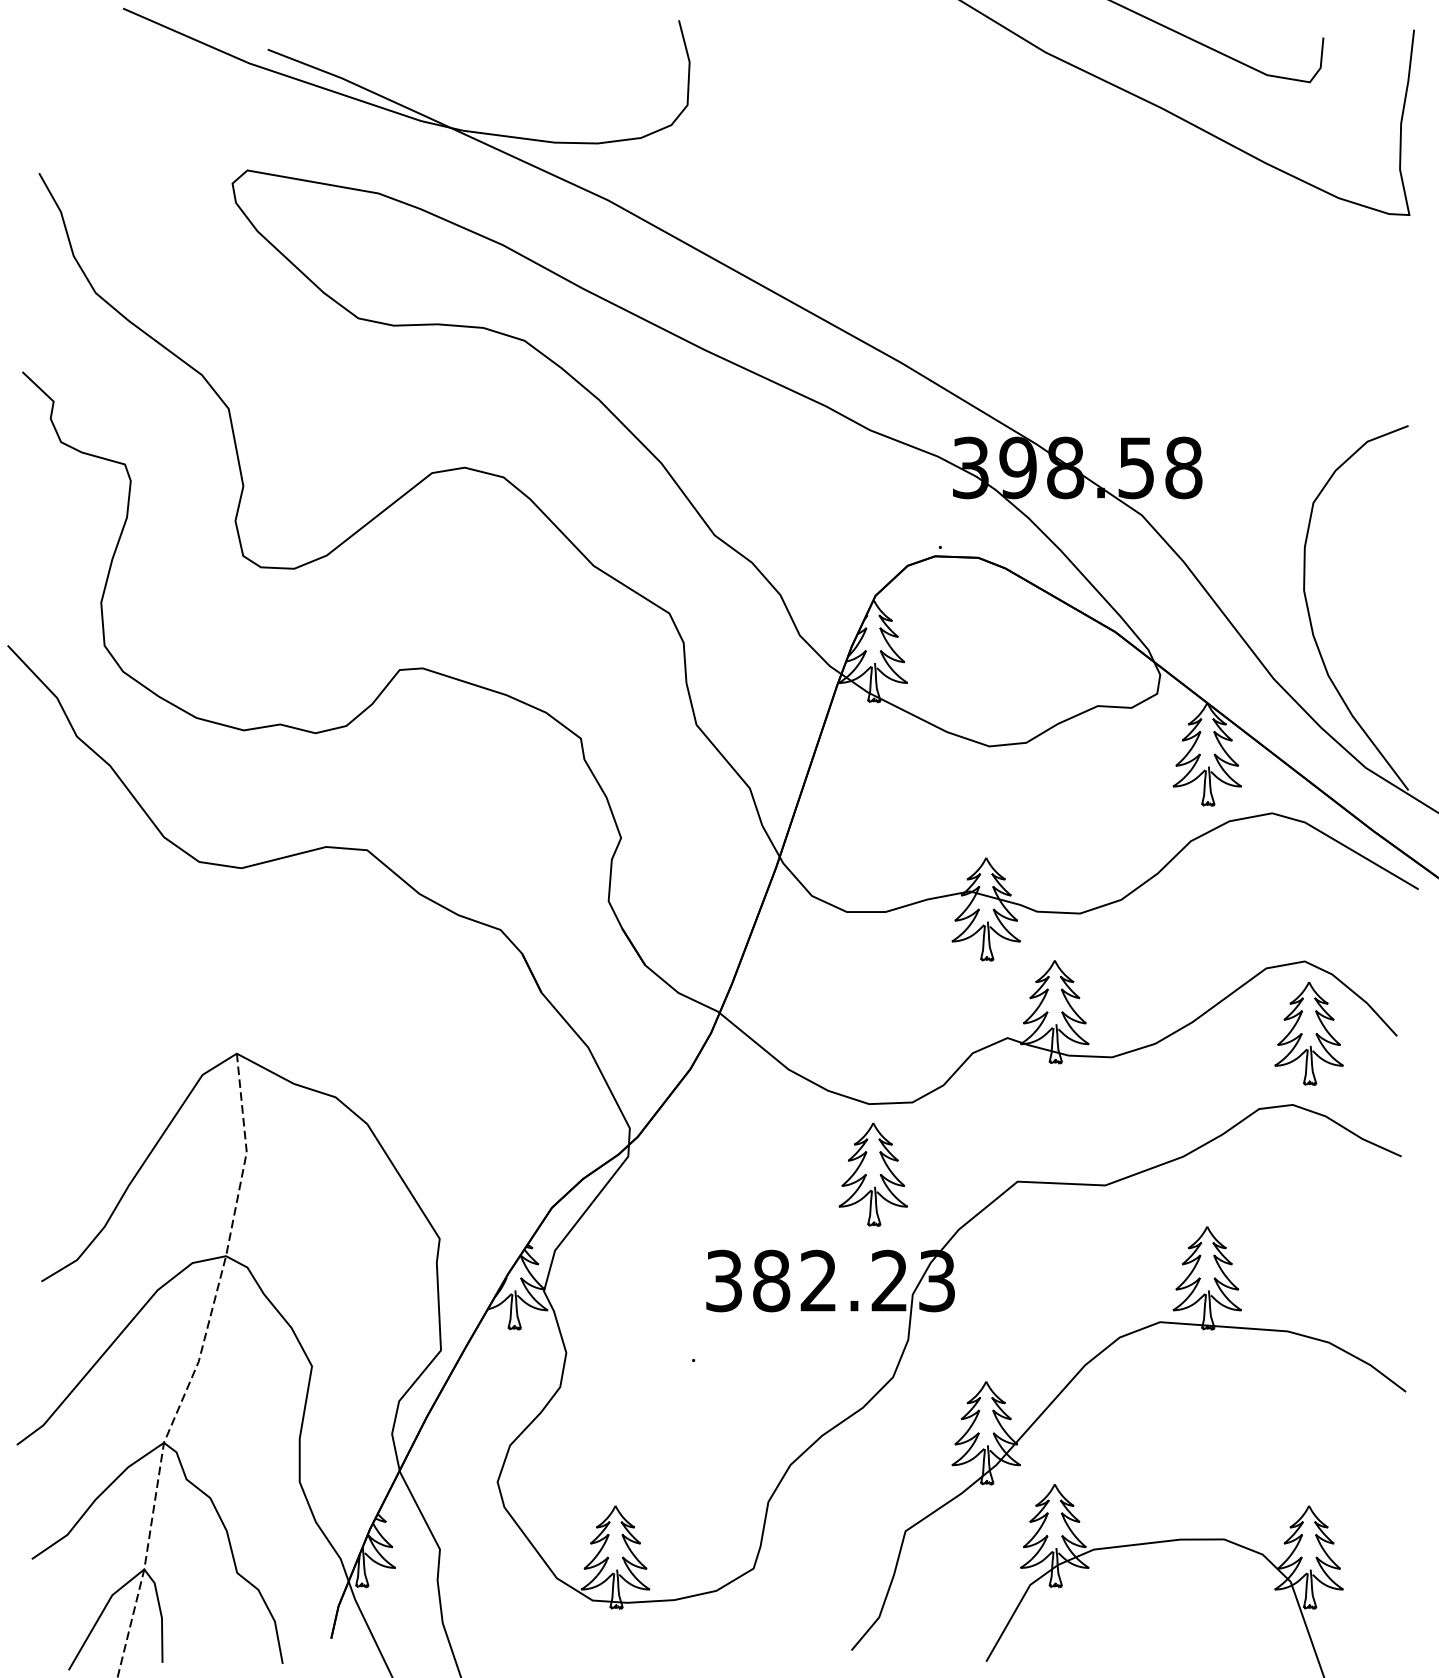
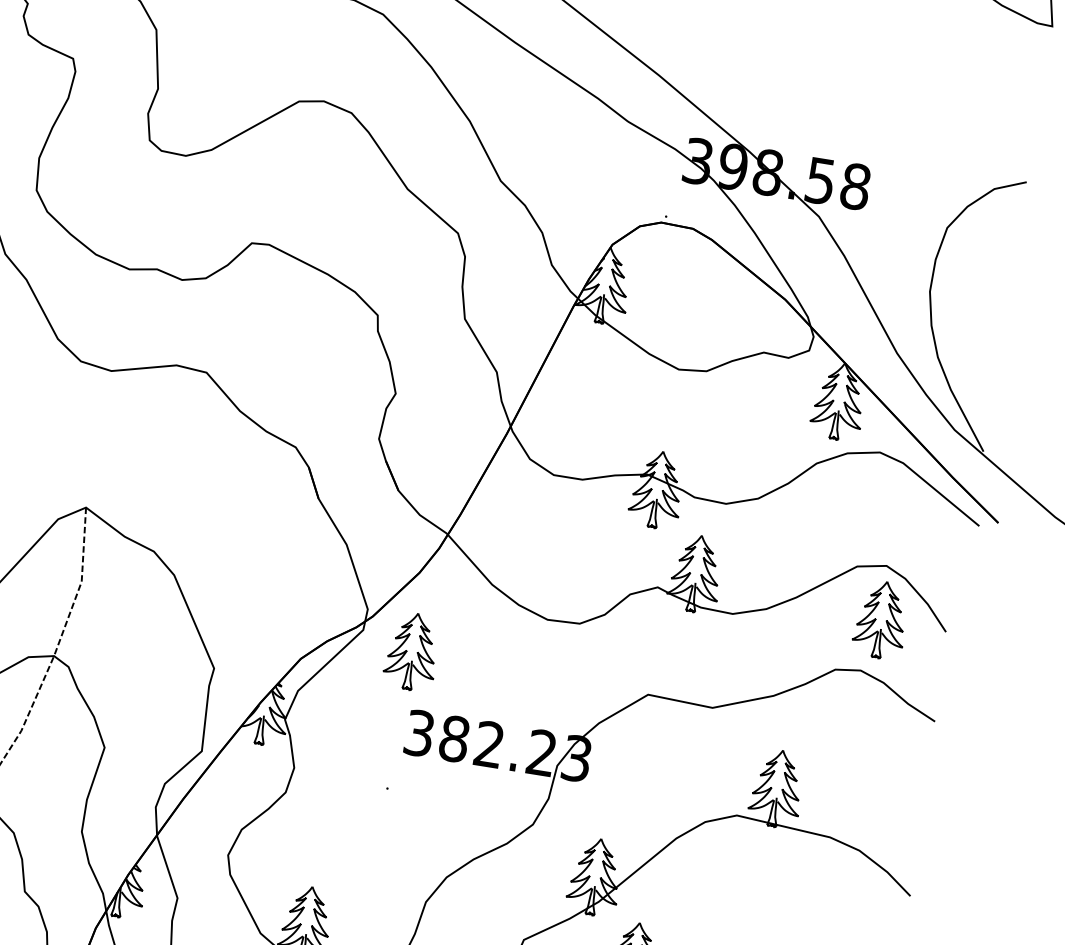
part: (872, 1174) -> (411, 651), moved

